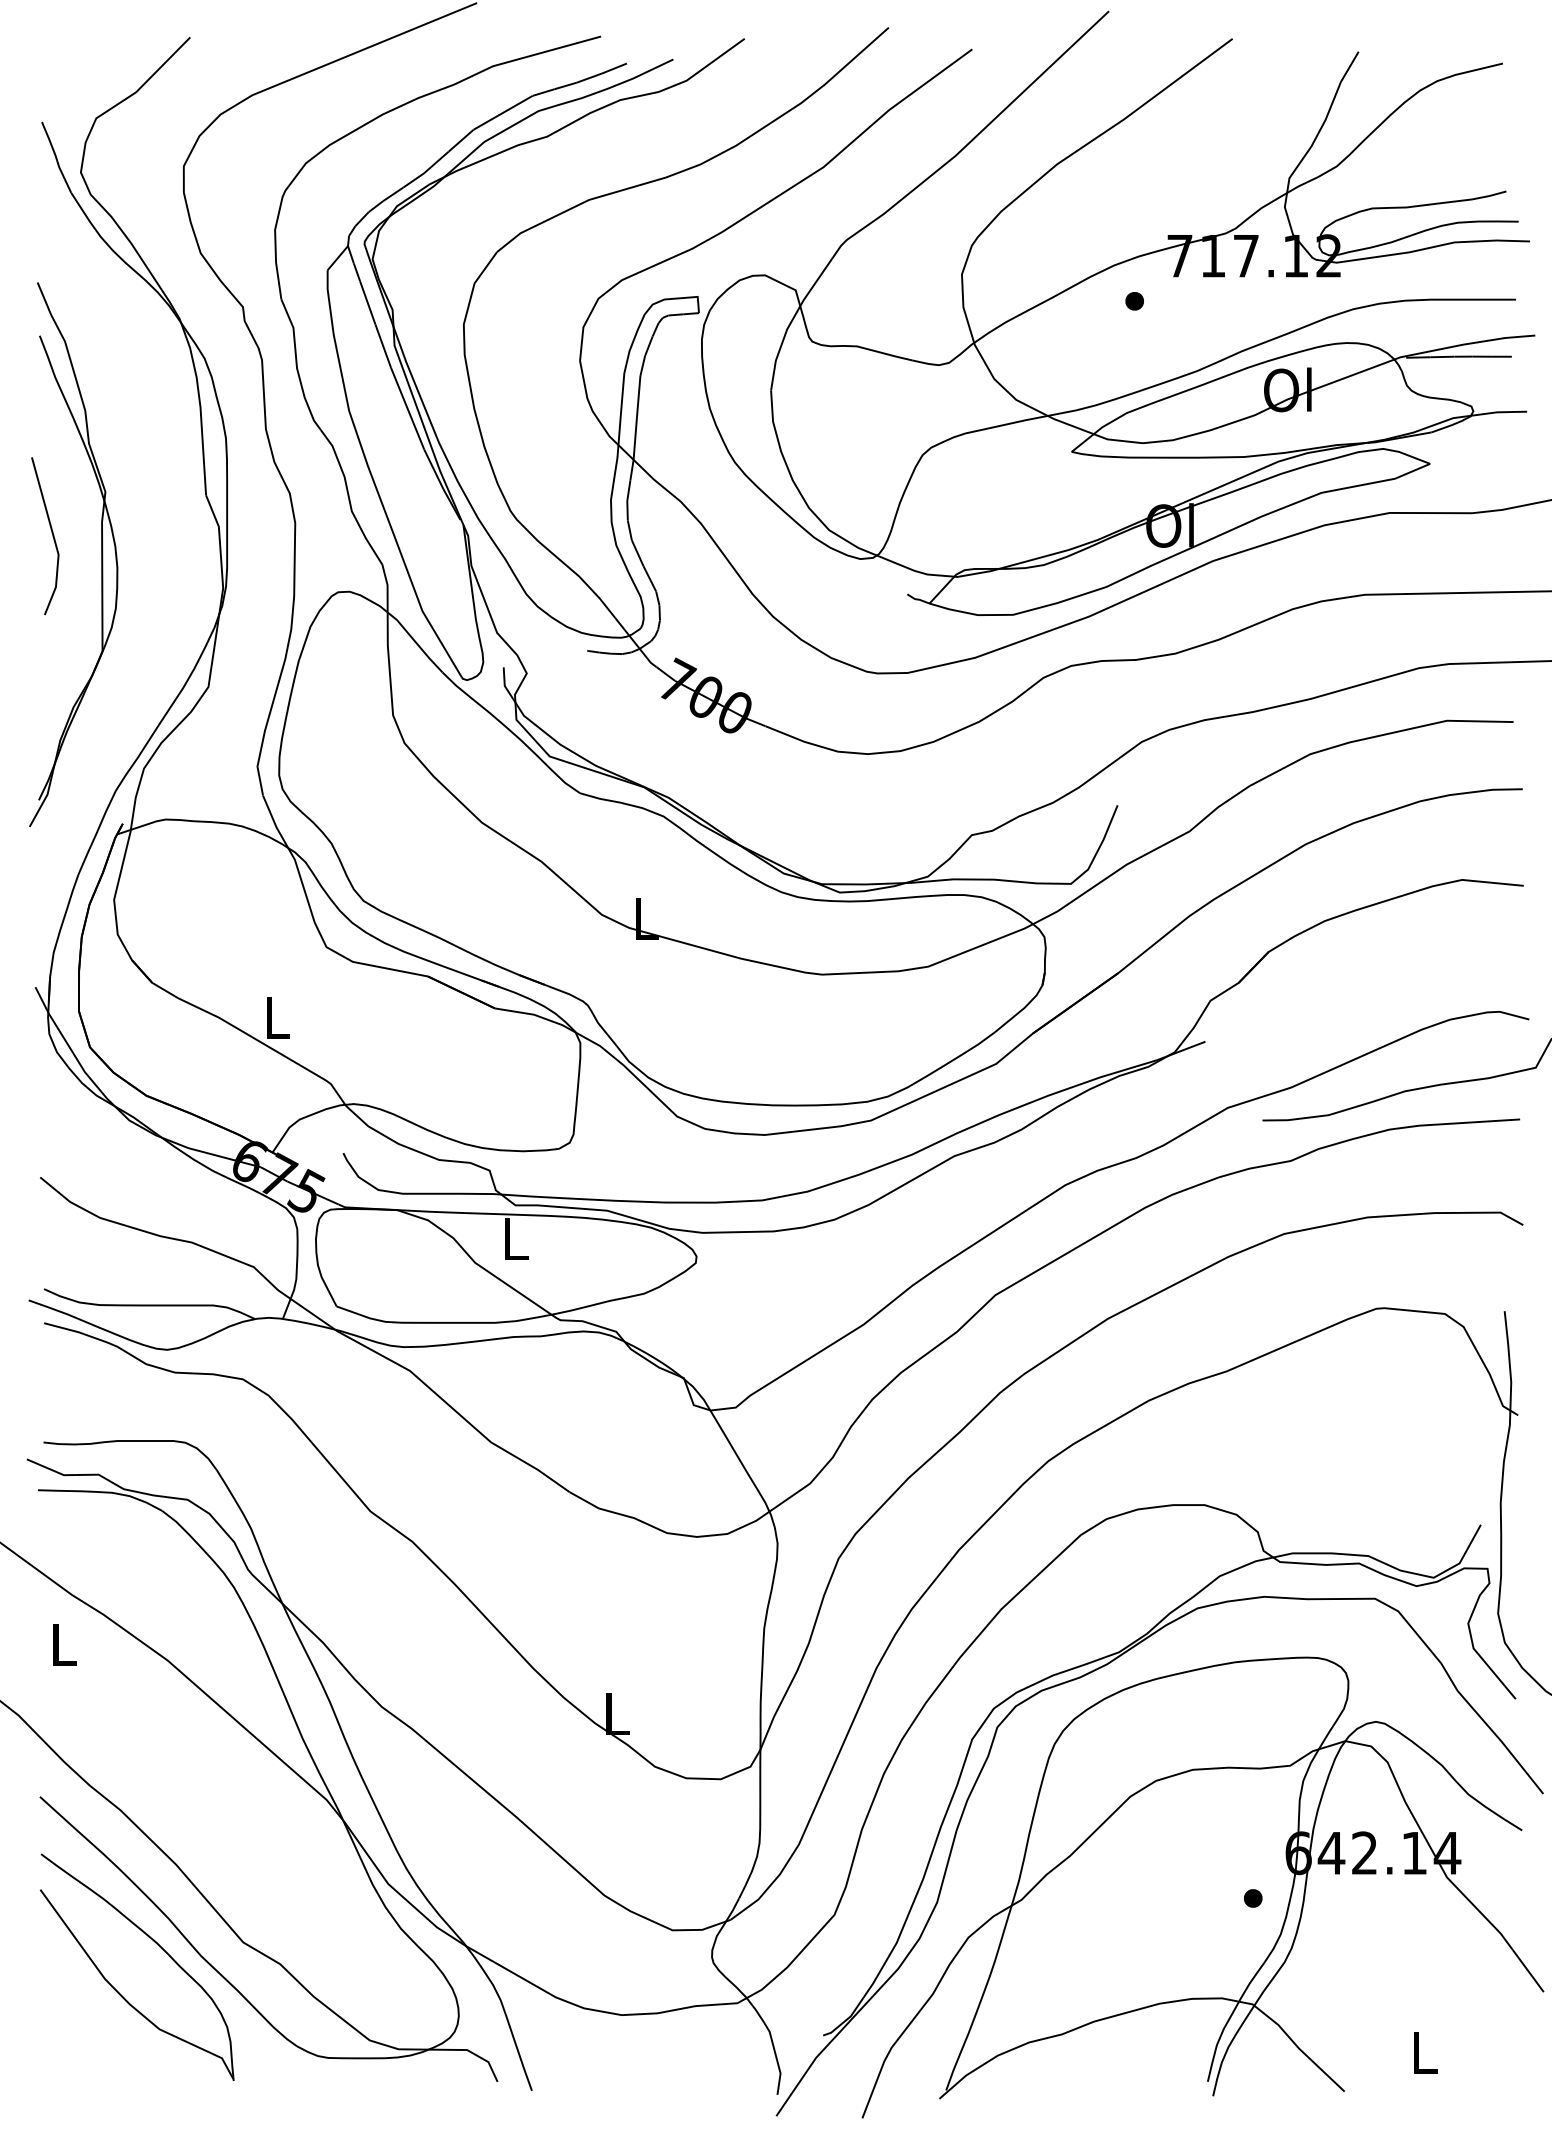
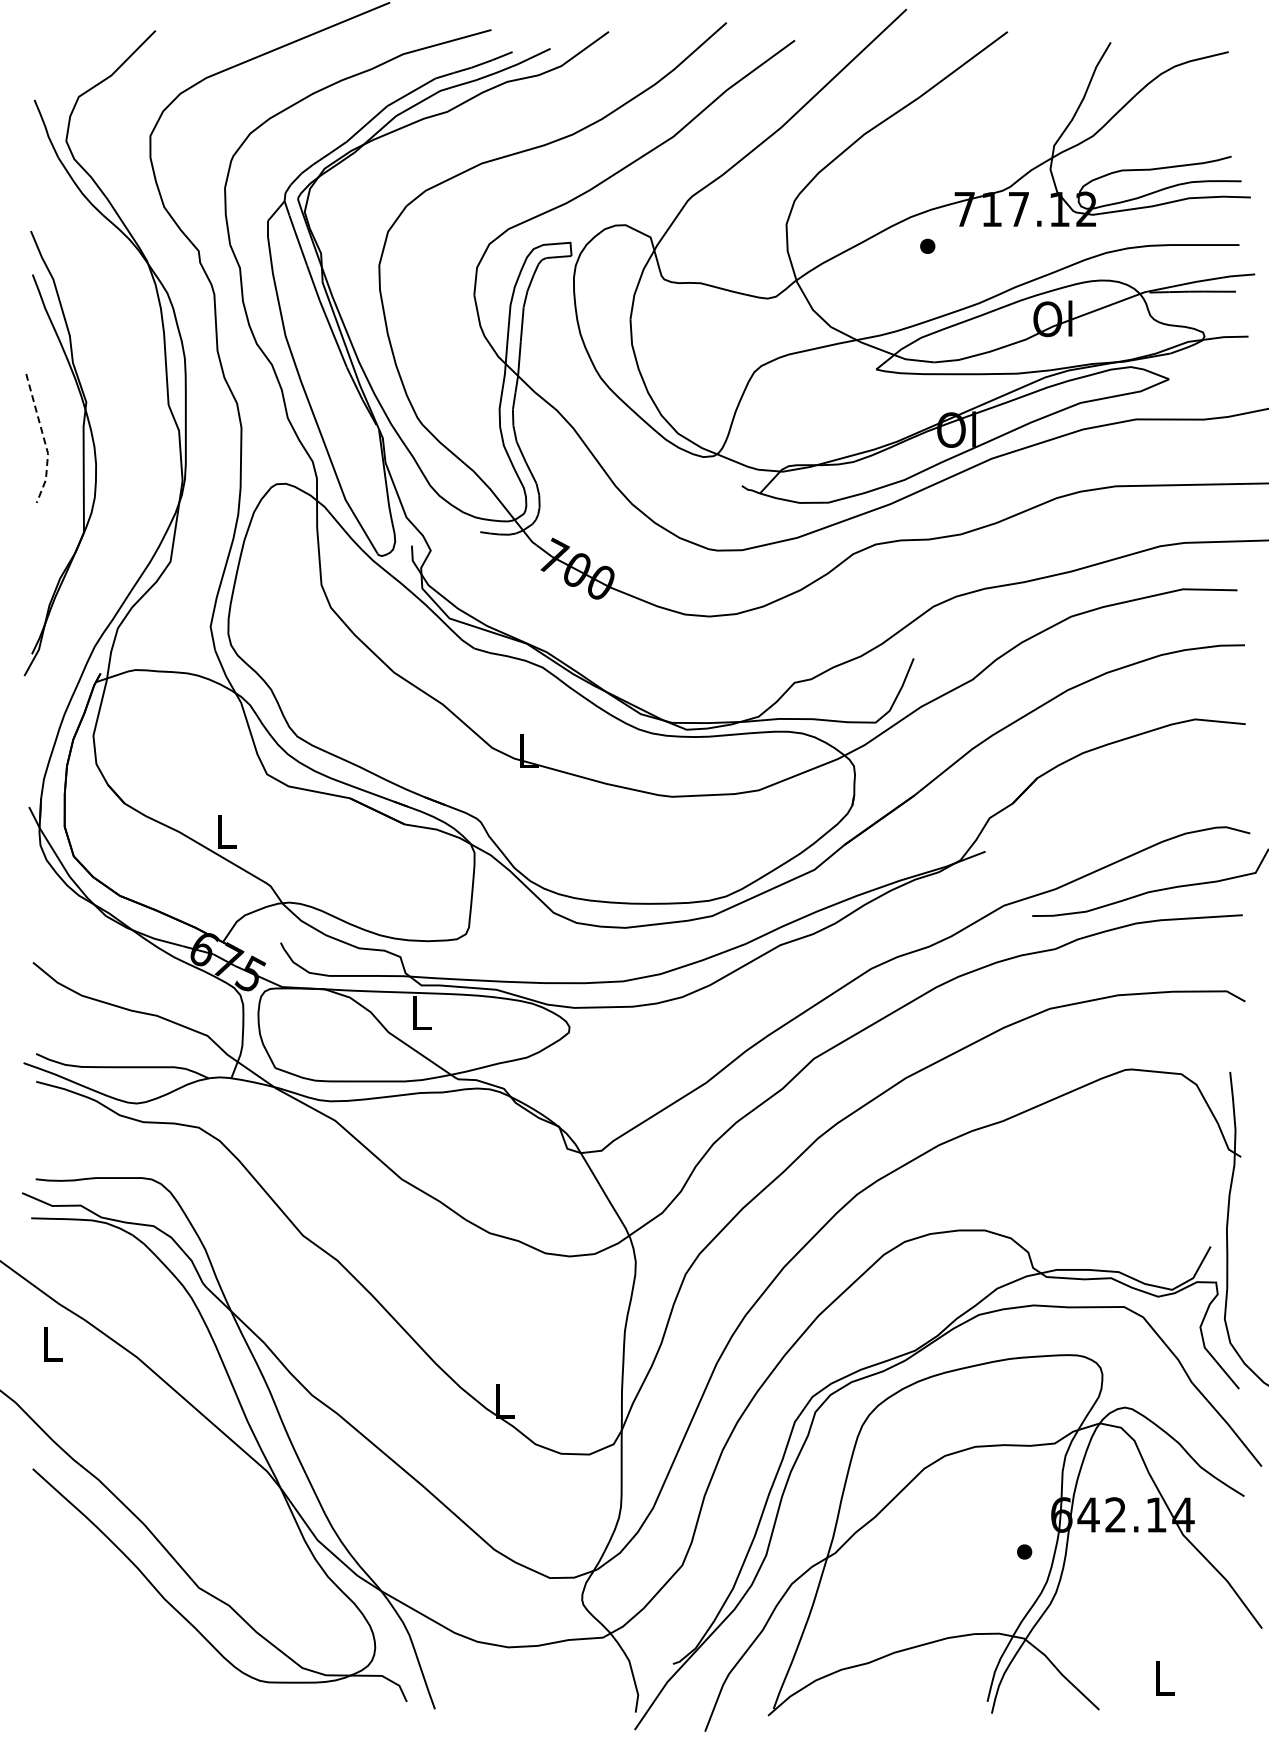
line: (54, 538) -> (44, 440), solid -> dashed
part: (154, 1943) -> (126, 1588), removed

